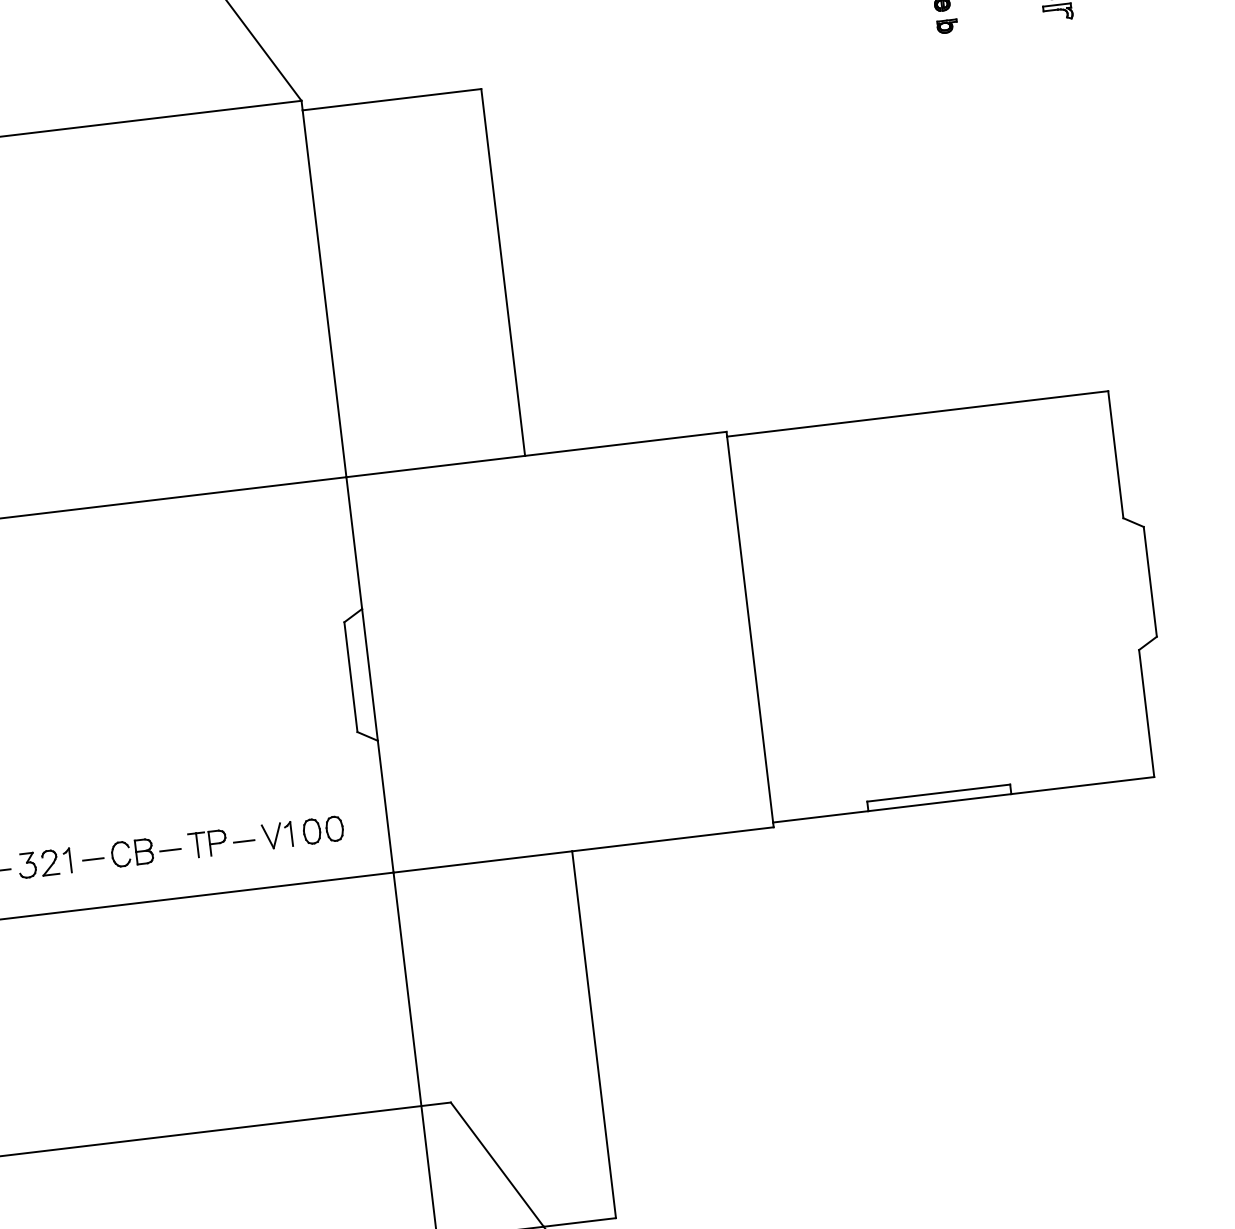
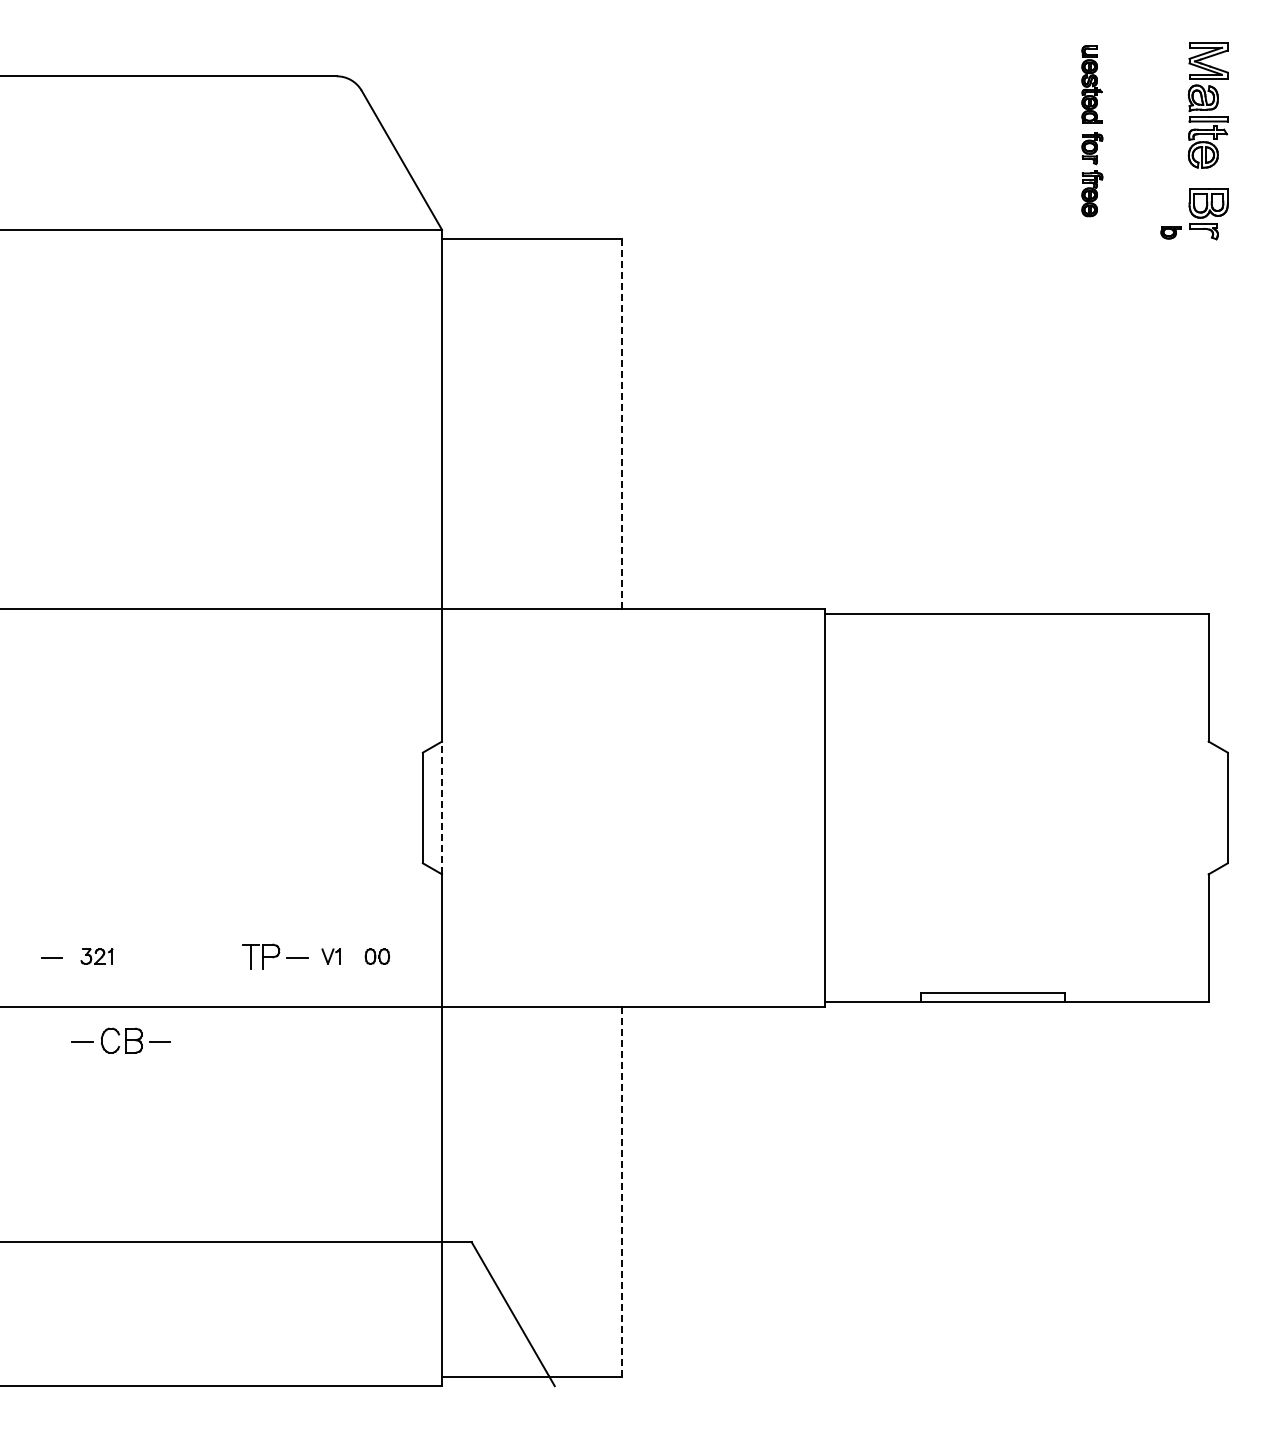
part: (946, 26) -> (1170, 232), moved
line: (502, 272) -> (621, 424), solid -> dashed
line: (370, 674) -> (442, 807), solid -> dashed
part: (323, 830) -> (377, 956), size x0.6
part: (276, 835) -> (330, 956), size x0.6
part: (130, 852) -> (120, 1040), moved
part: (44, 863) -> (96, 956), size x0.6
line: (593, 1034) -> (621, 1191), solid -> dashed

